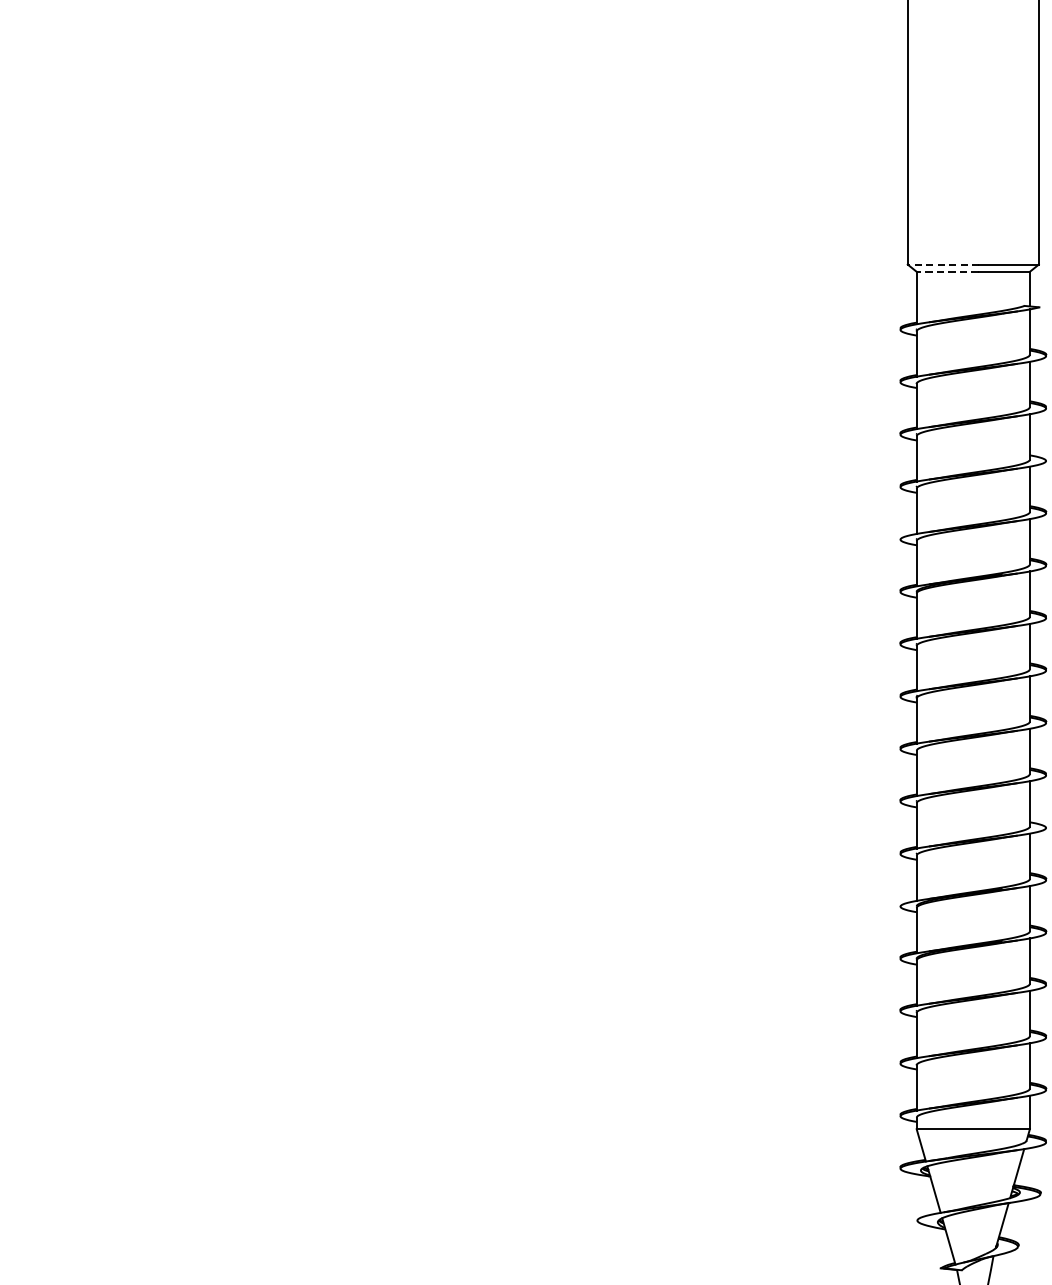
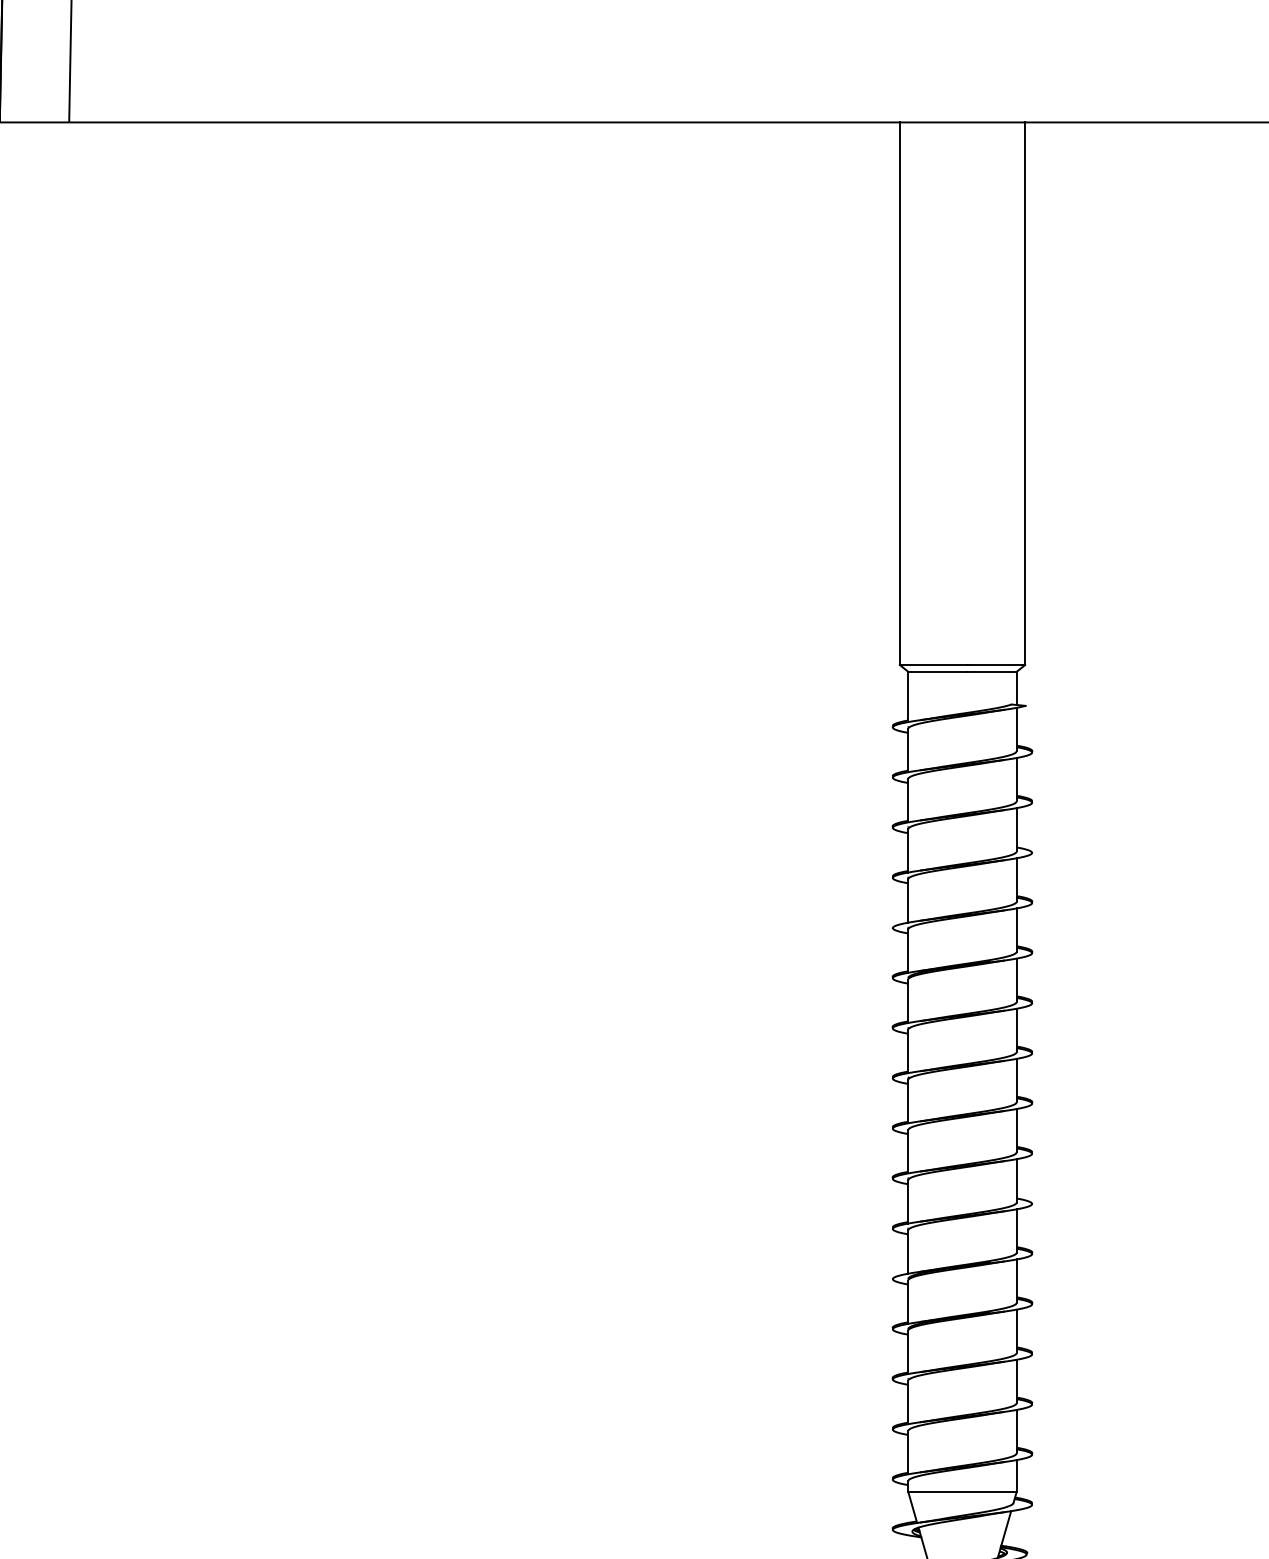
line: (943, 264) -> (933, 664), dashed -> solid
line: (947, 271) -> (937, 671), dashed -> solid

